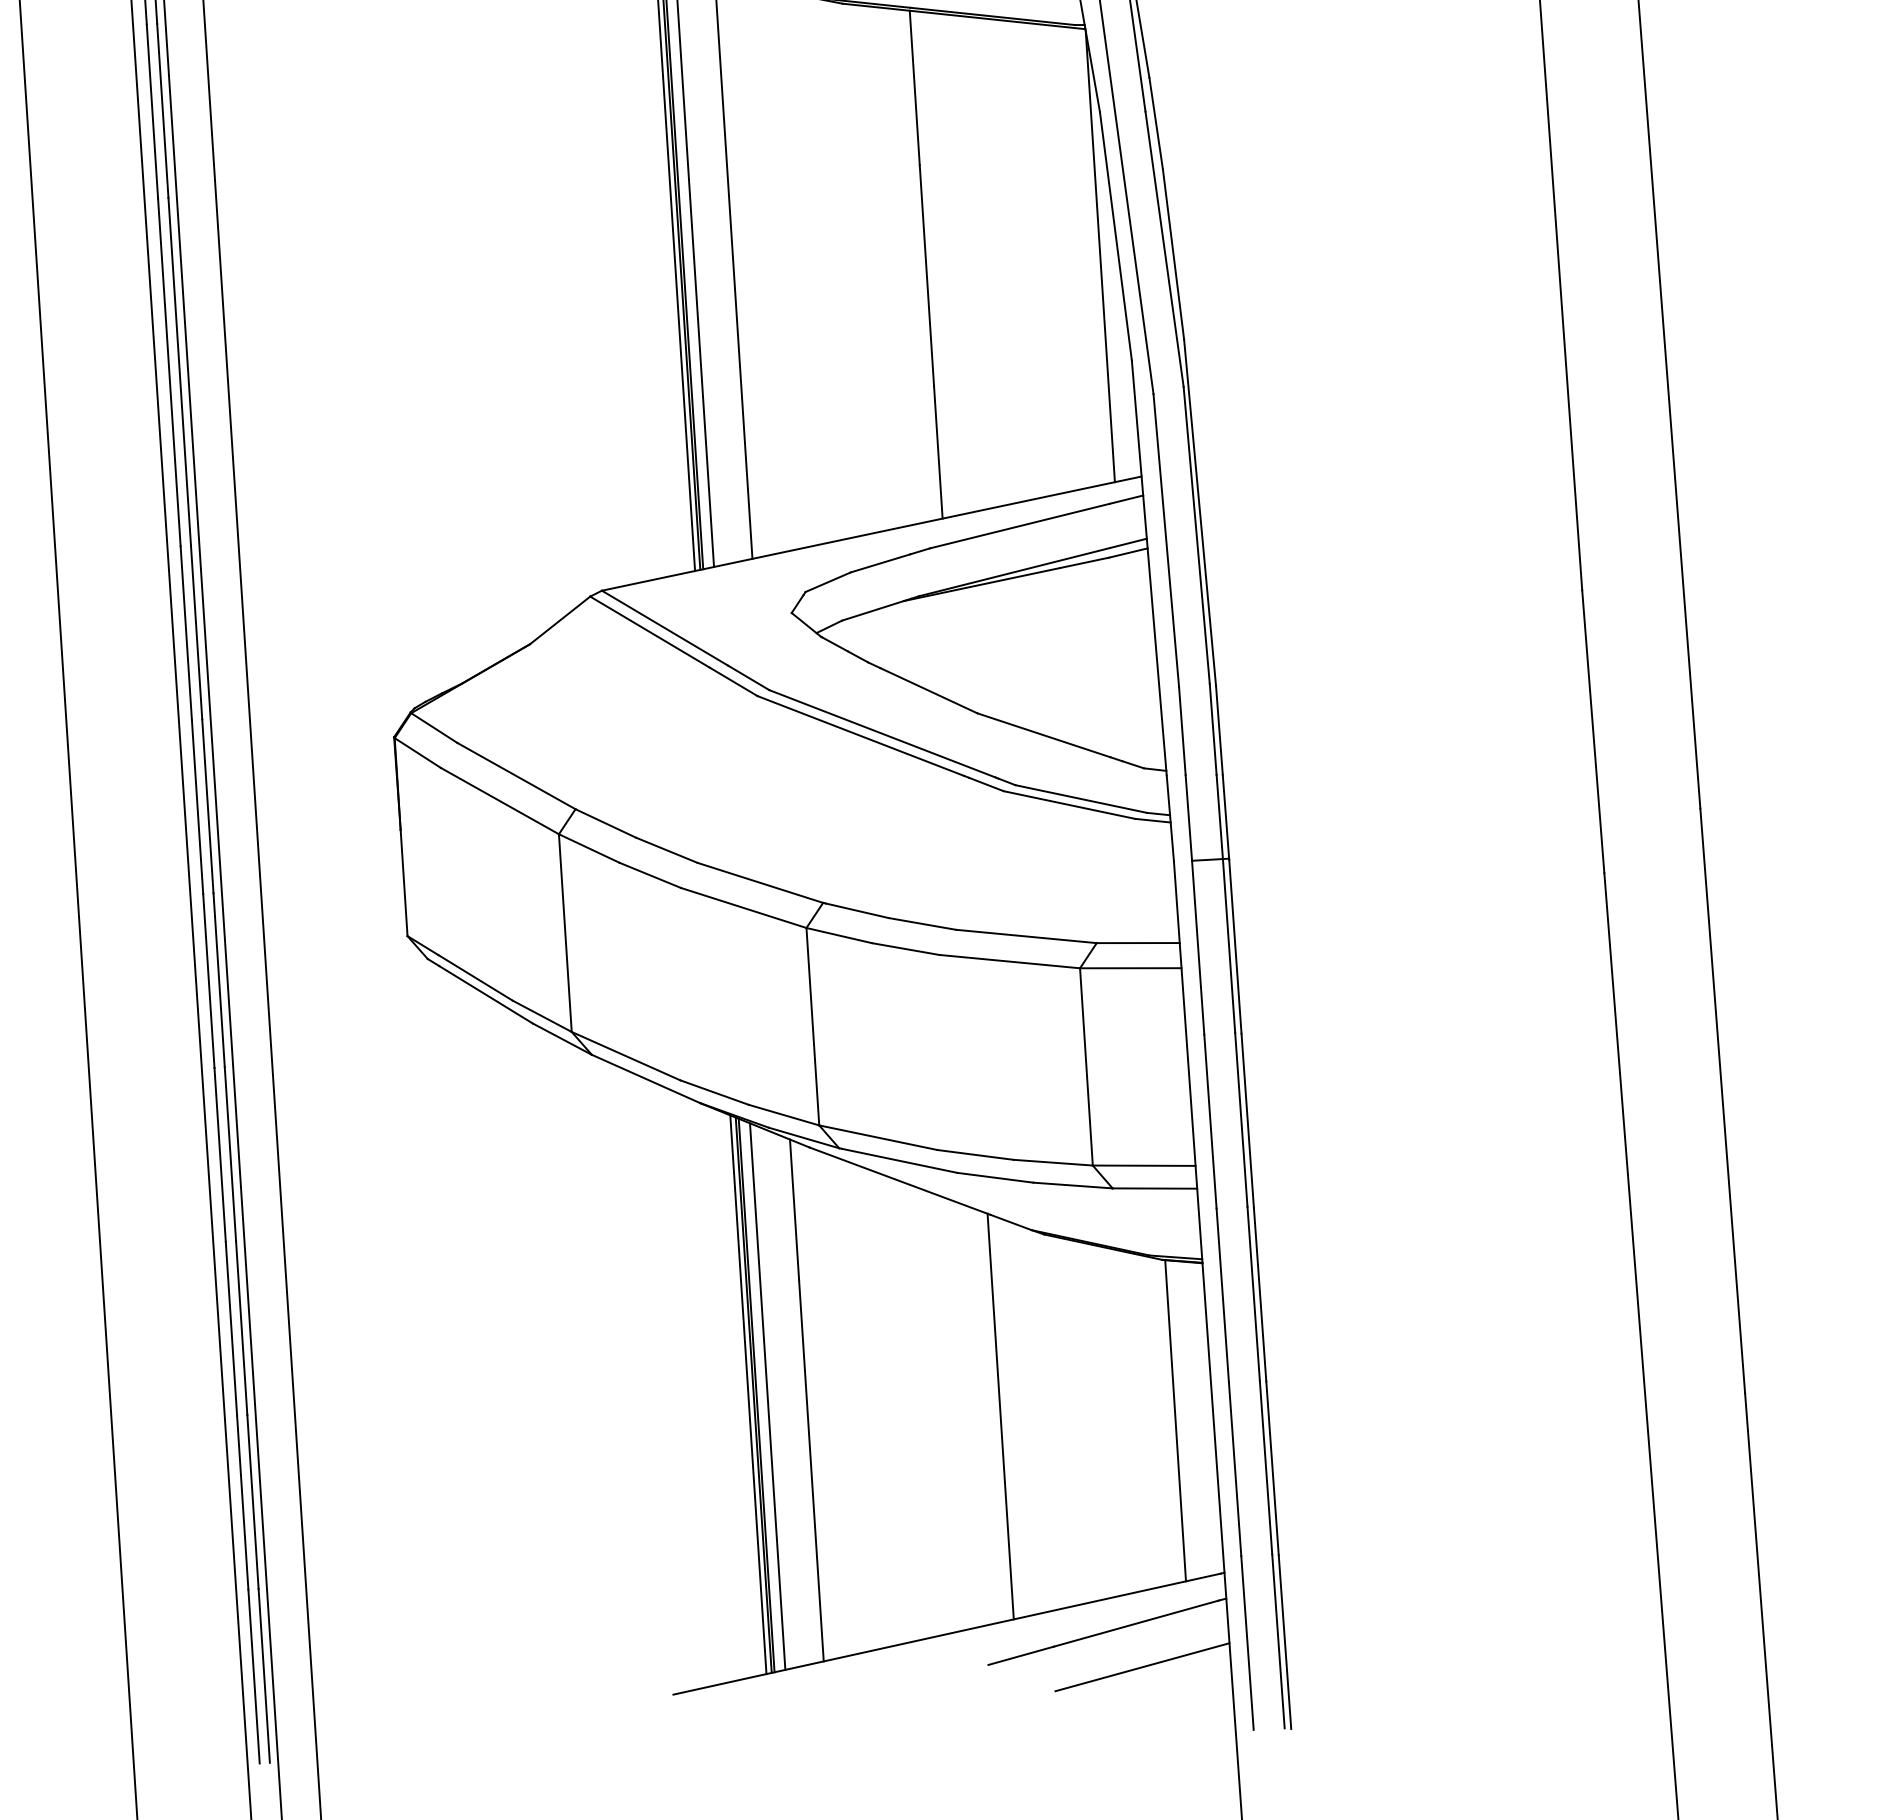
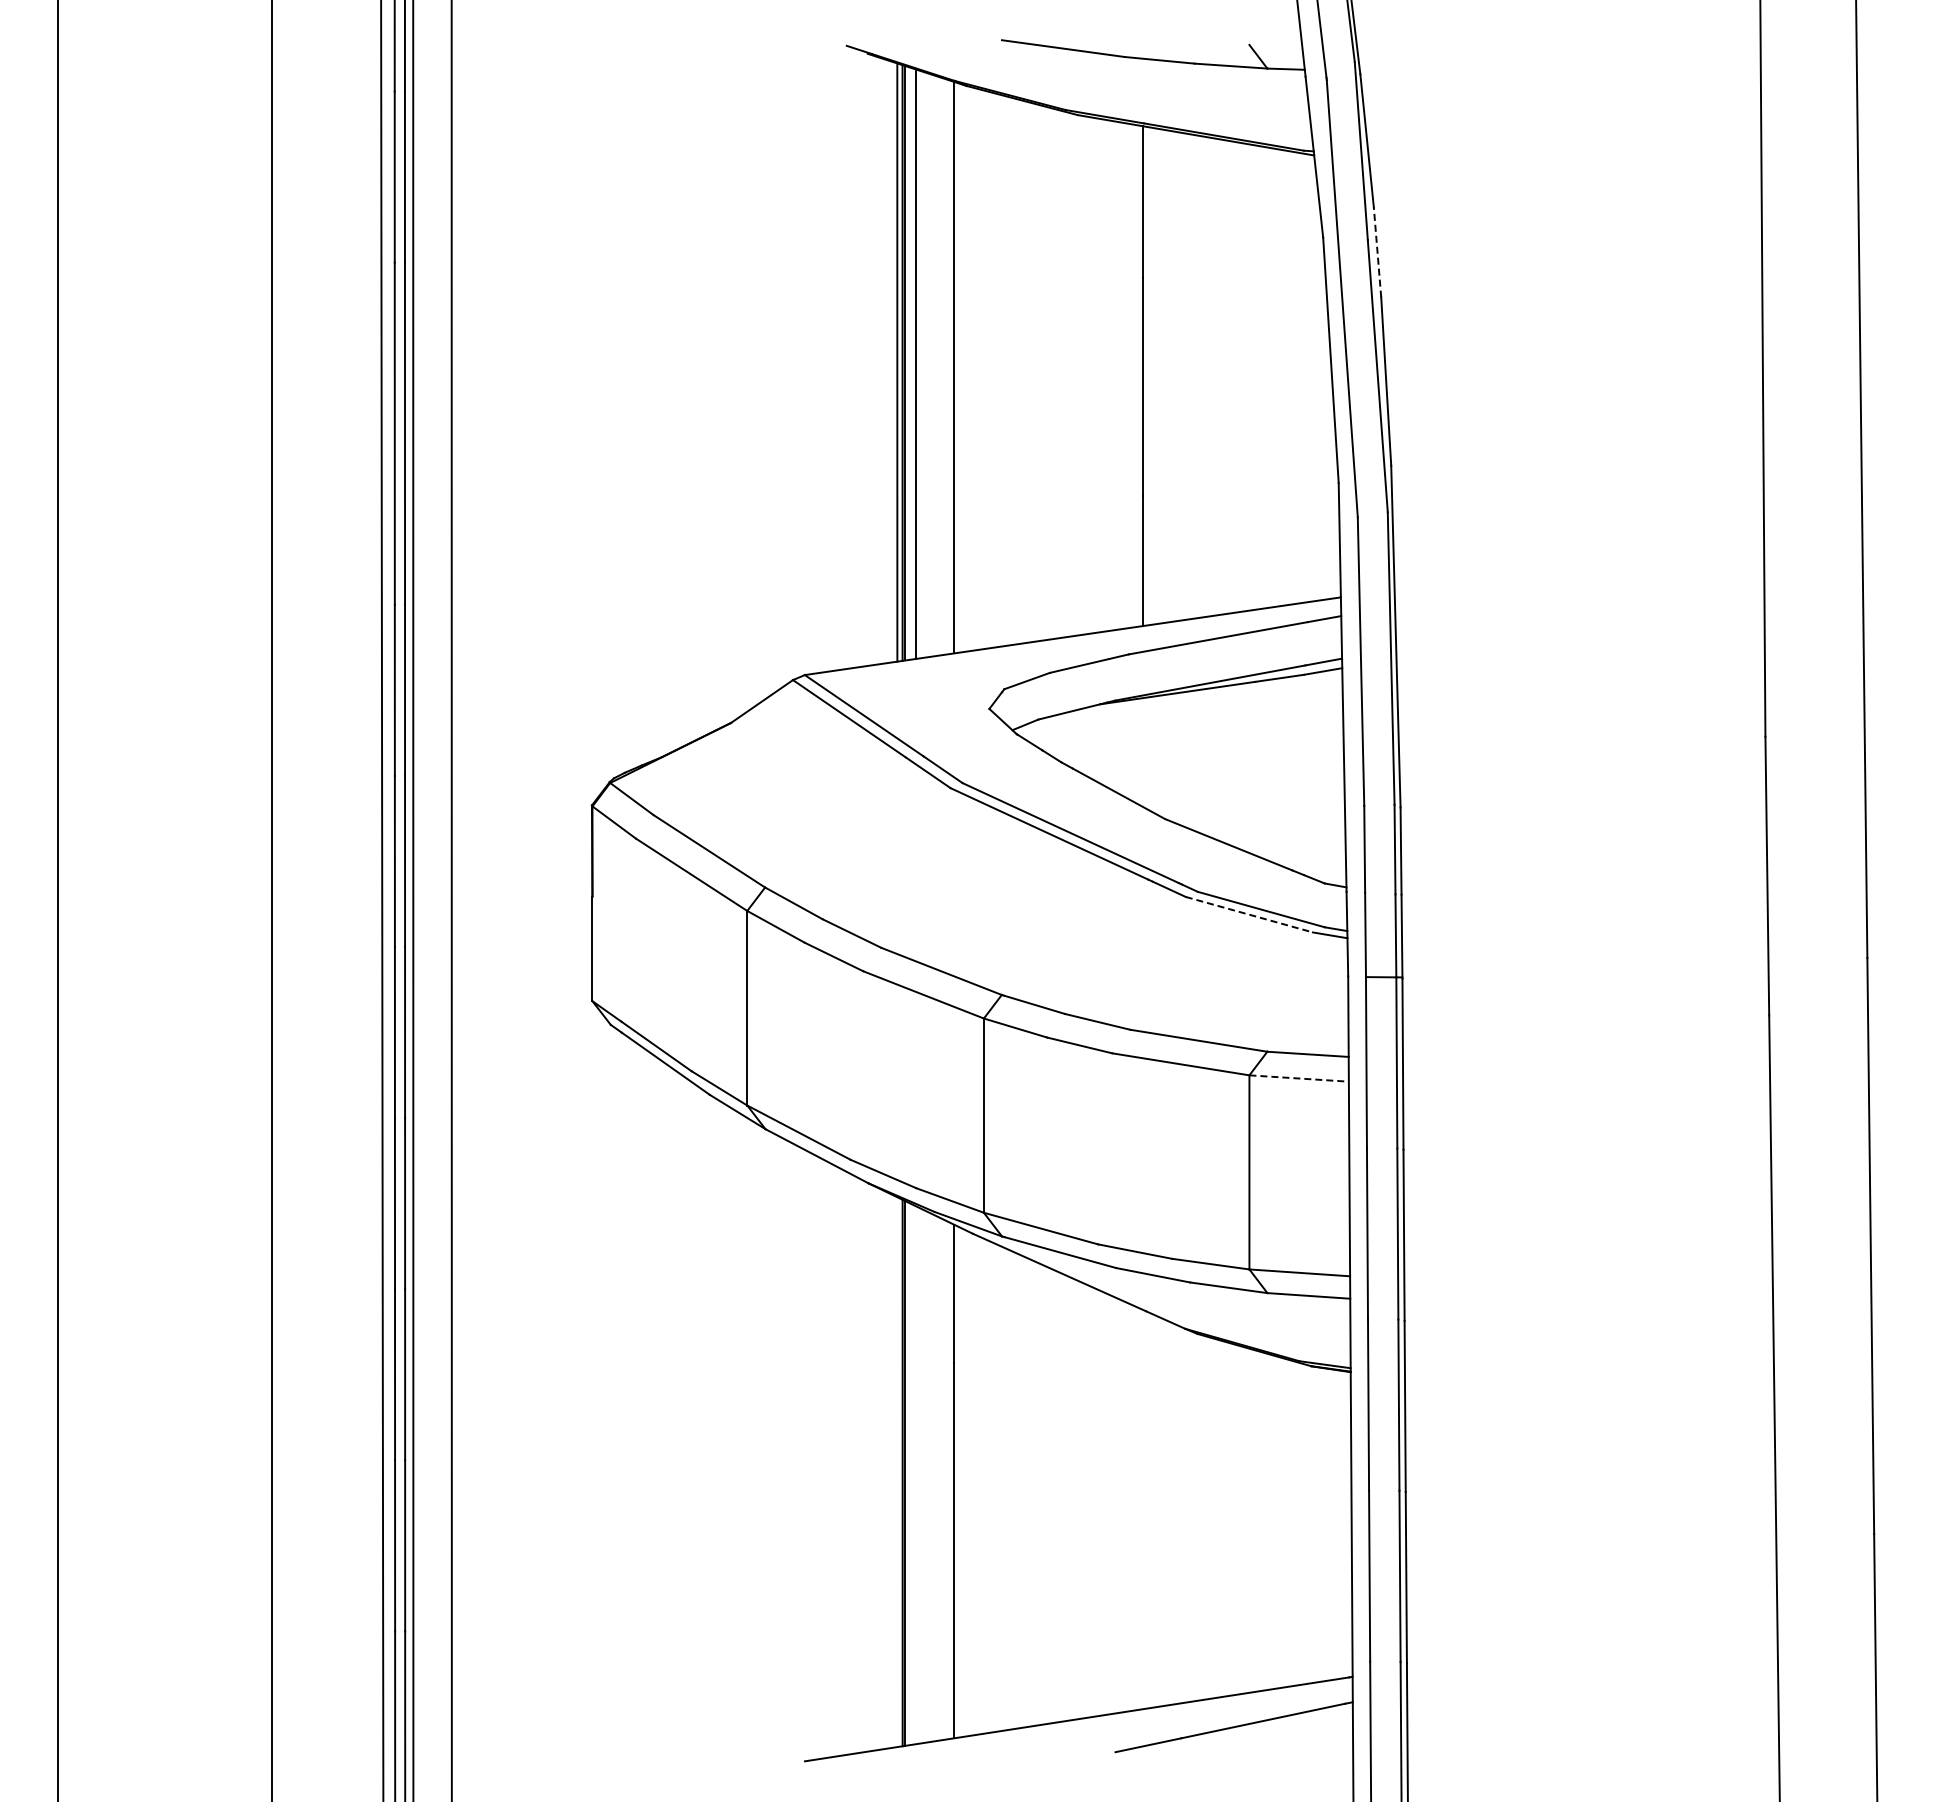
line: (1156, 122) -> (1377, 251), solid -> dashed
line: (1100, 256) -> (1314, 379), removed
line: (1069, 804) -> (1249, 914), solid -> dashed
line: (1131, 968) -> (1299, 1078), solid -> dashed
line: (748, 1395) -> (897, 1472), removed
line: (768, 1396) -> (916, 1475), removed
line: (1000, 1416) -> (1143, 1509), removed
line: (1175, 1420) -> (1314, 1524), removed
line: (1142, 1667) -> (1266, 1764), removed

